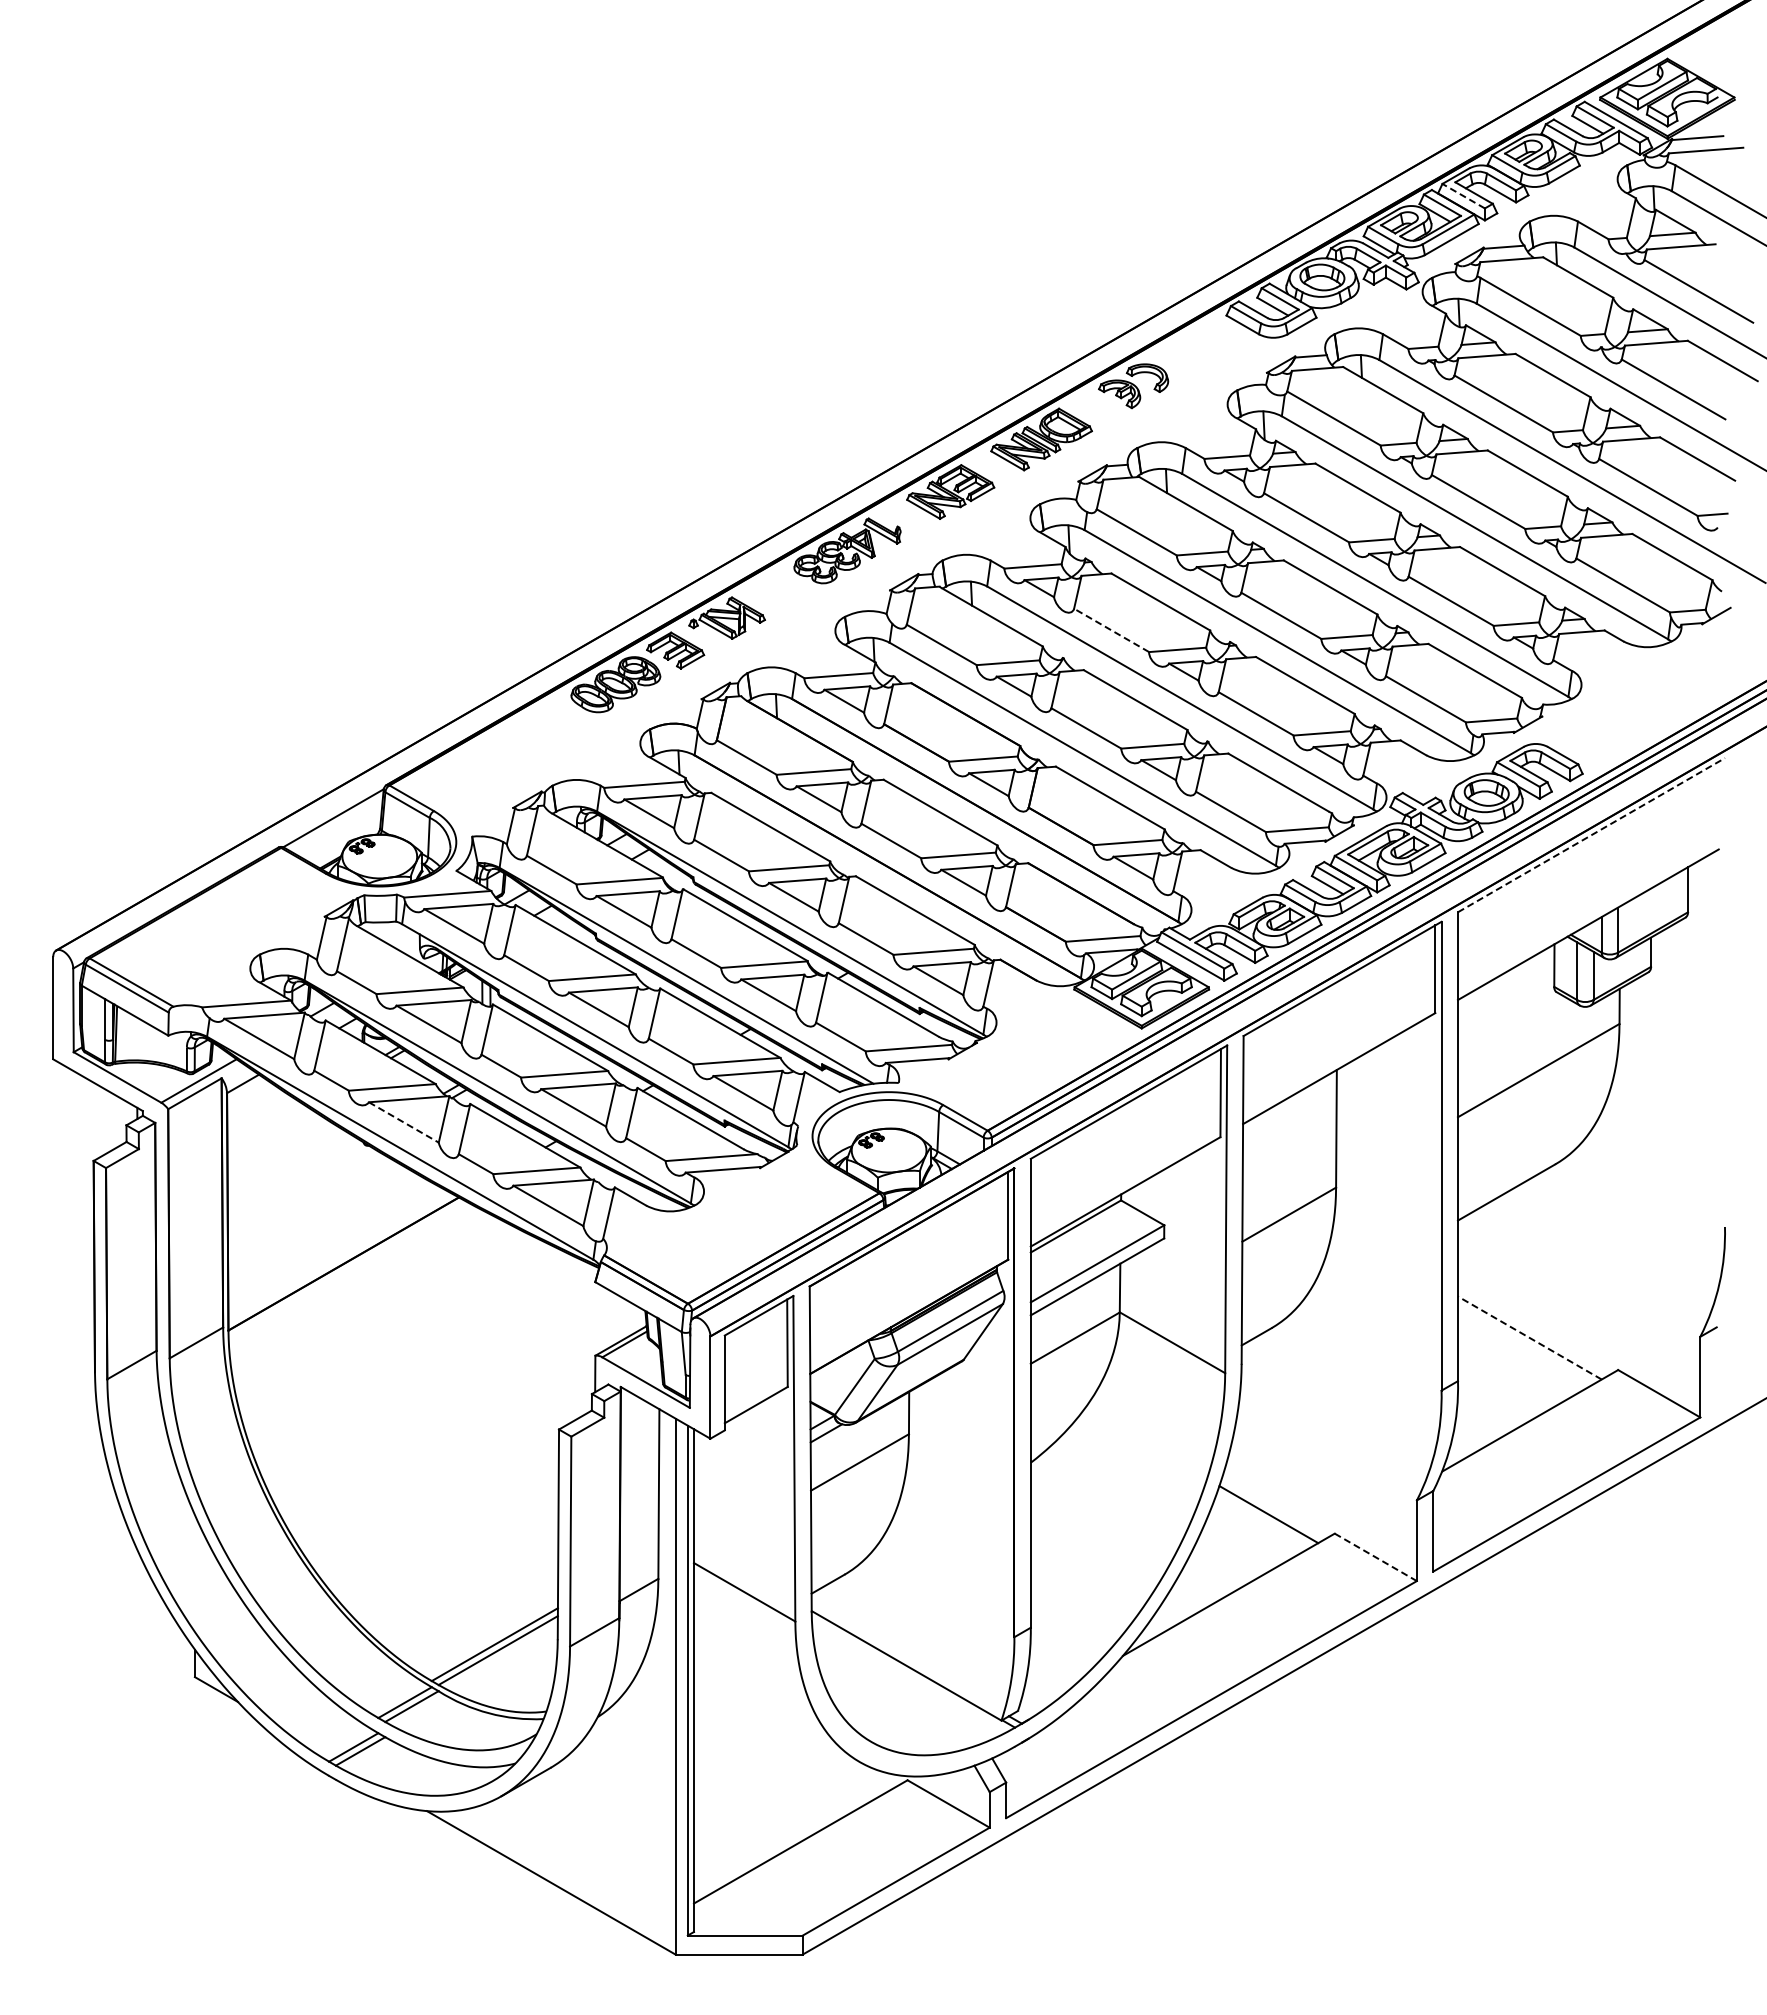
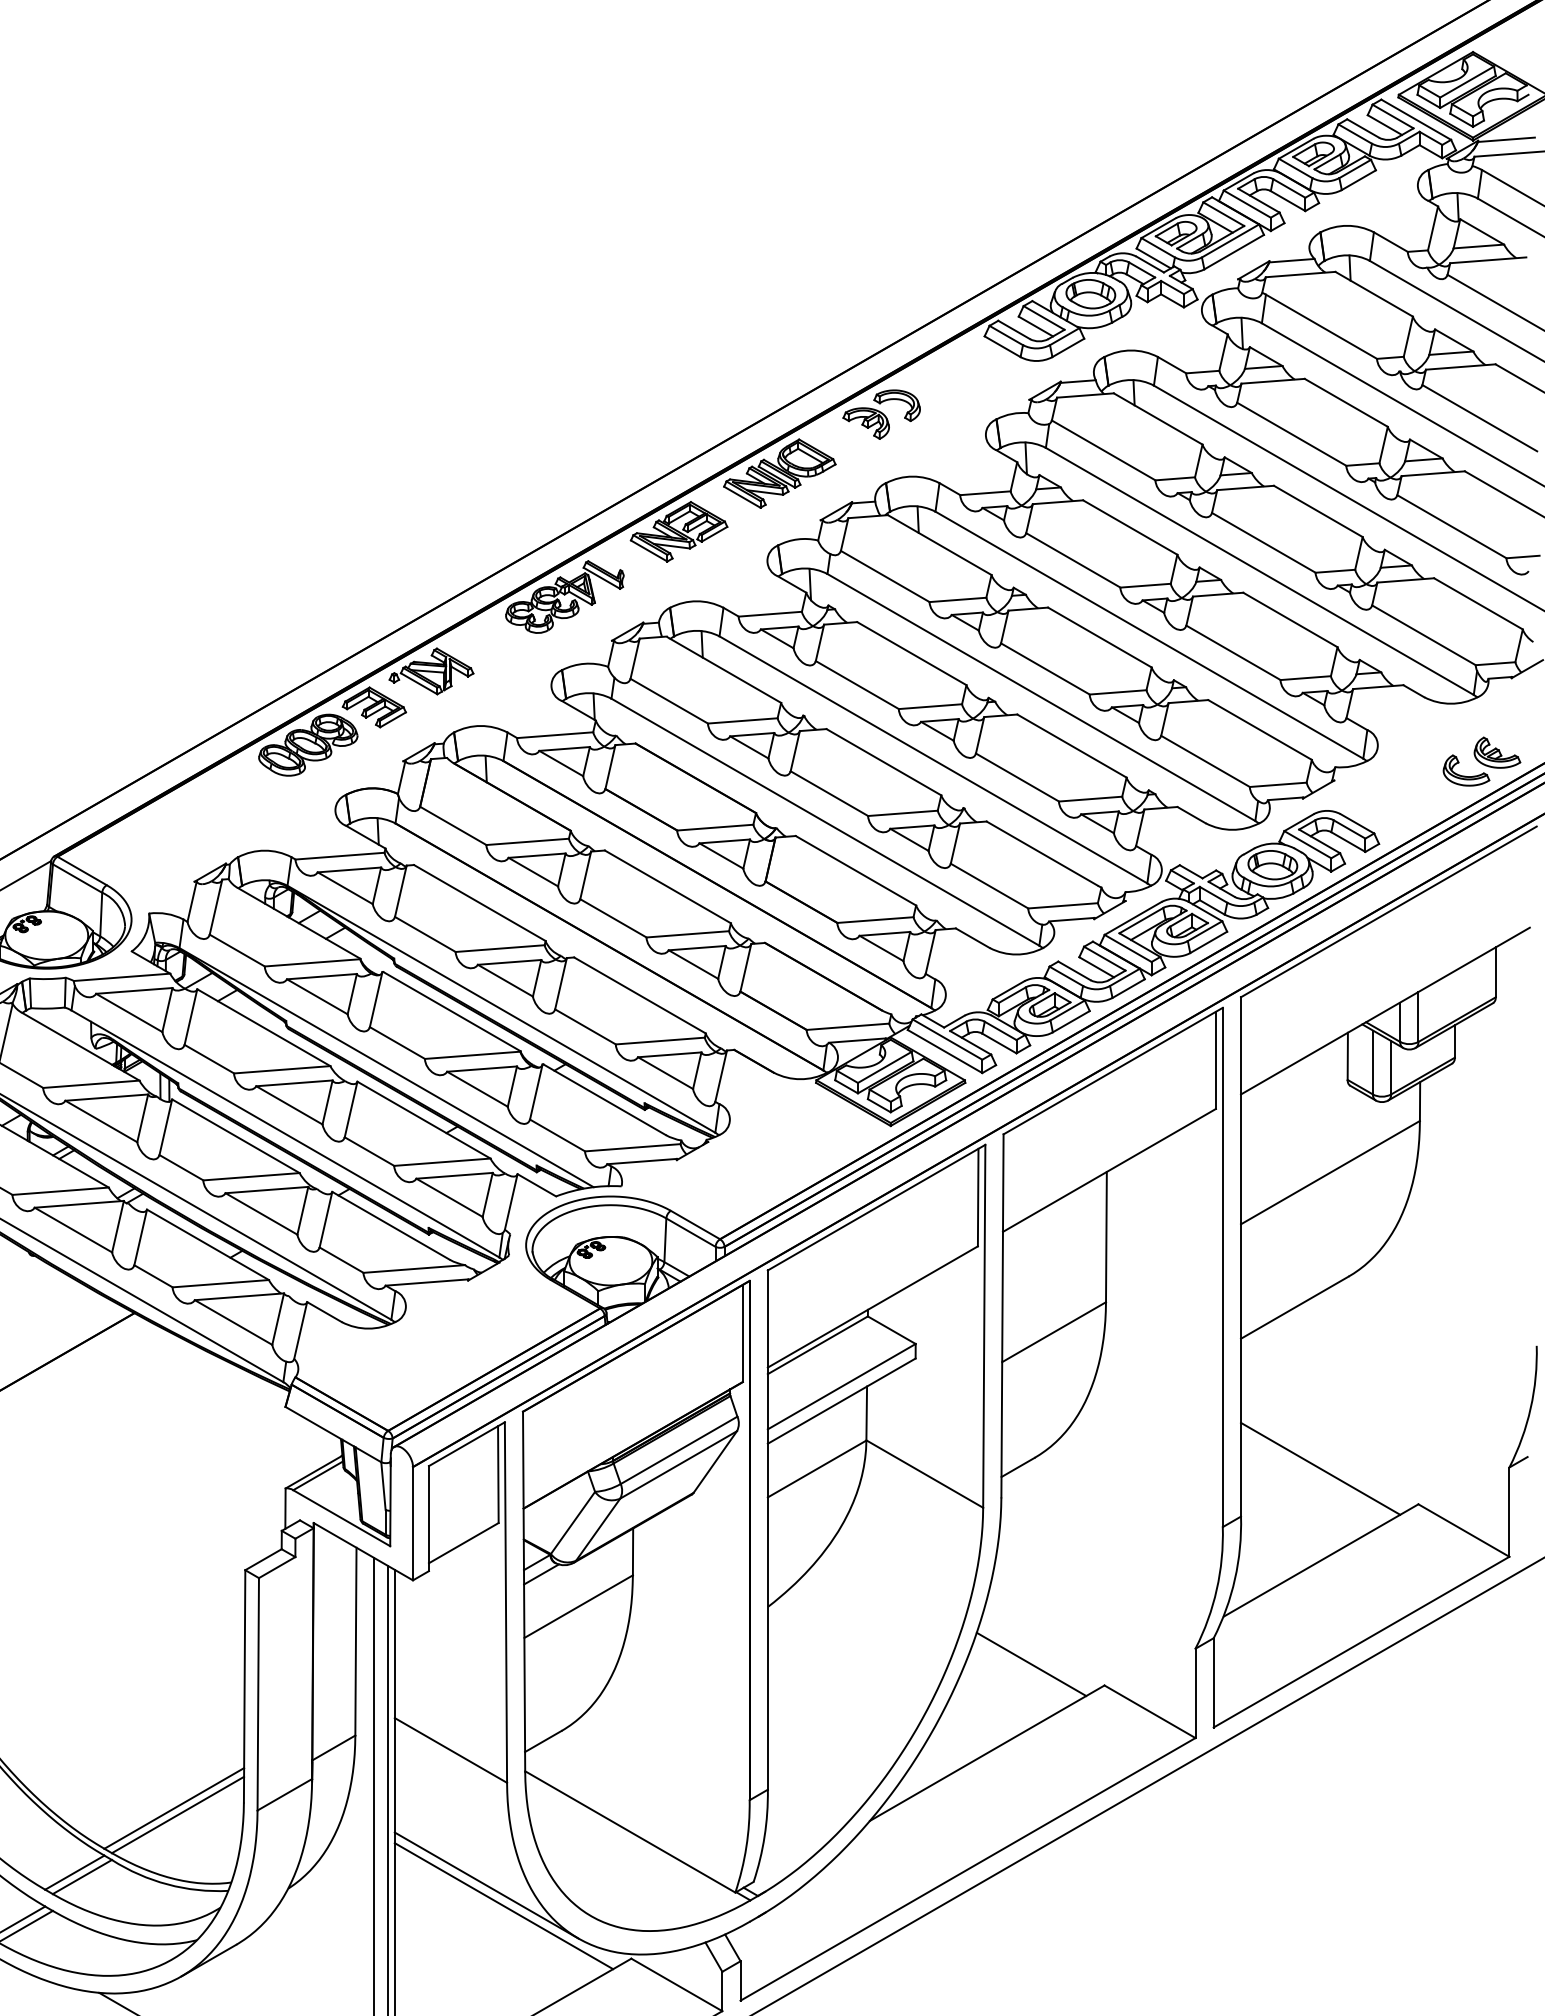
line: (1463, 196) -> (1247, 204), dashed -> solid
line: (1111, 630) -> (857, 685), dashed -> solid
part: (1675, 699) -> (1481, 761), added
line: (1591, 834) -> (1388, 911), dashed -> solid
line: (404, 1122) -> (74, 1230), dashed -> solid
line: (1529, 1337) -> (1320, 1468), dashed -> solid
line: (1376, 1557) -> (1150, 1711), dashed -> solid
line: (776, 1714) -> (486, 1885), added
line: (792, 1732) -> (503, 1905), added

